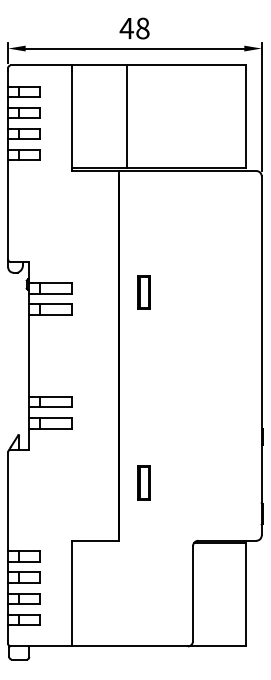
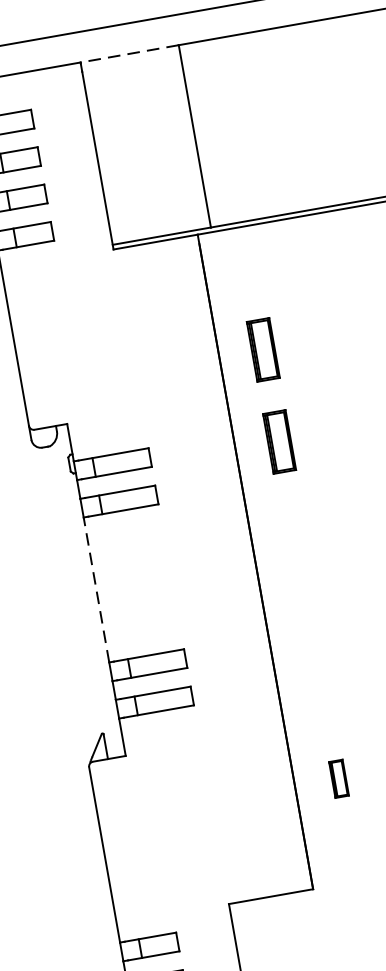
line: (99, 65) -> (130, 53), solid -> dashed
part: (143, 240) -> (262, 350), added
line: (29, 355) -> (96, 589), solid -> dashed
part: (143, 482) -> (338, 778), size x0.6

